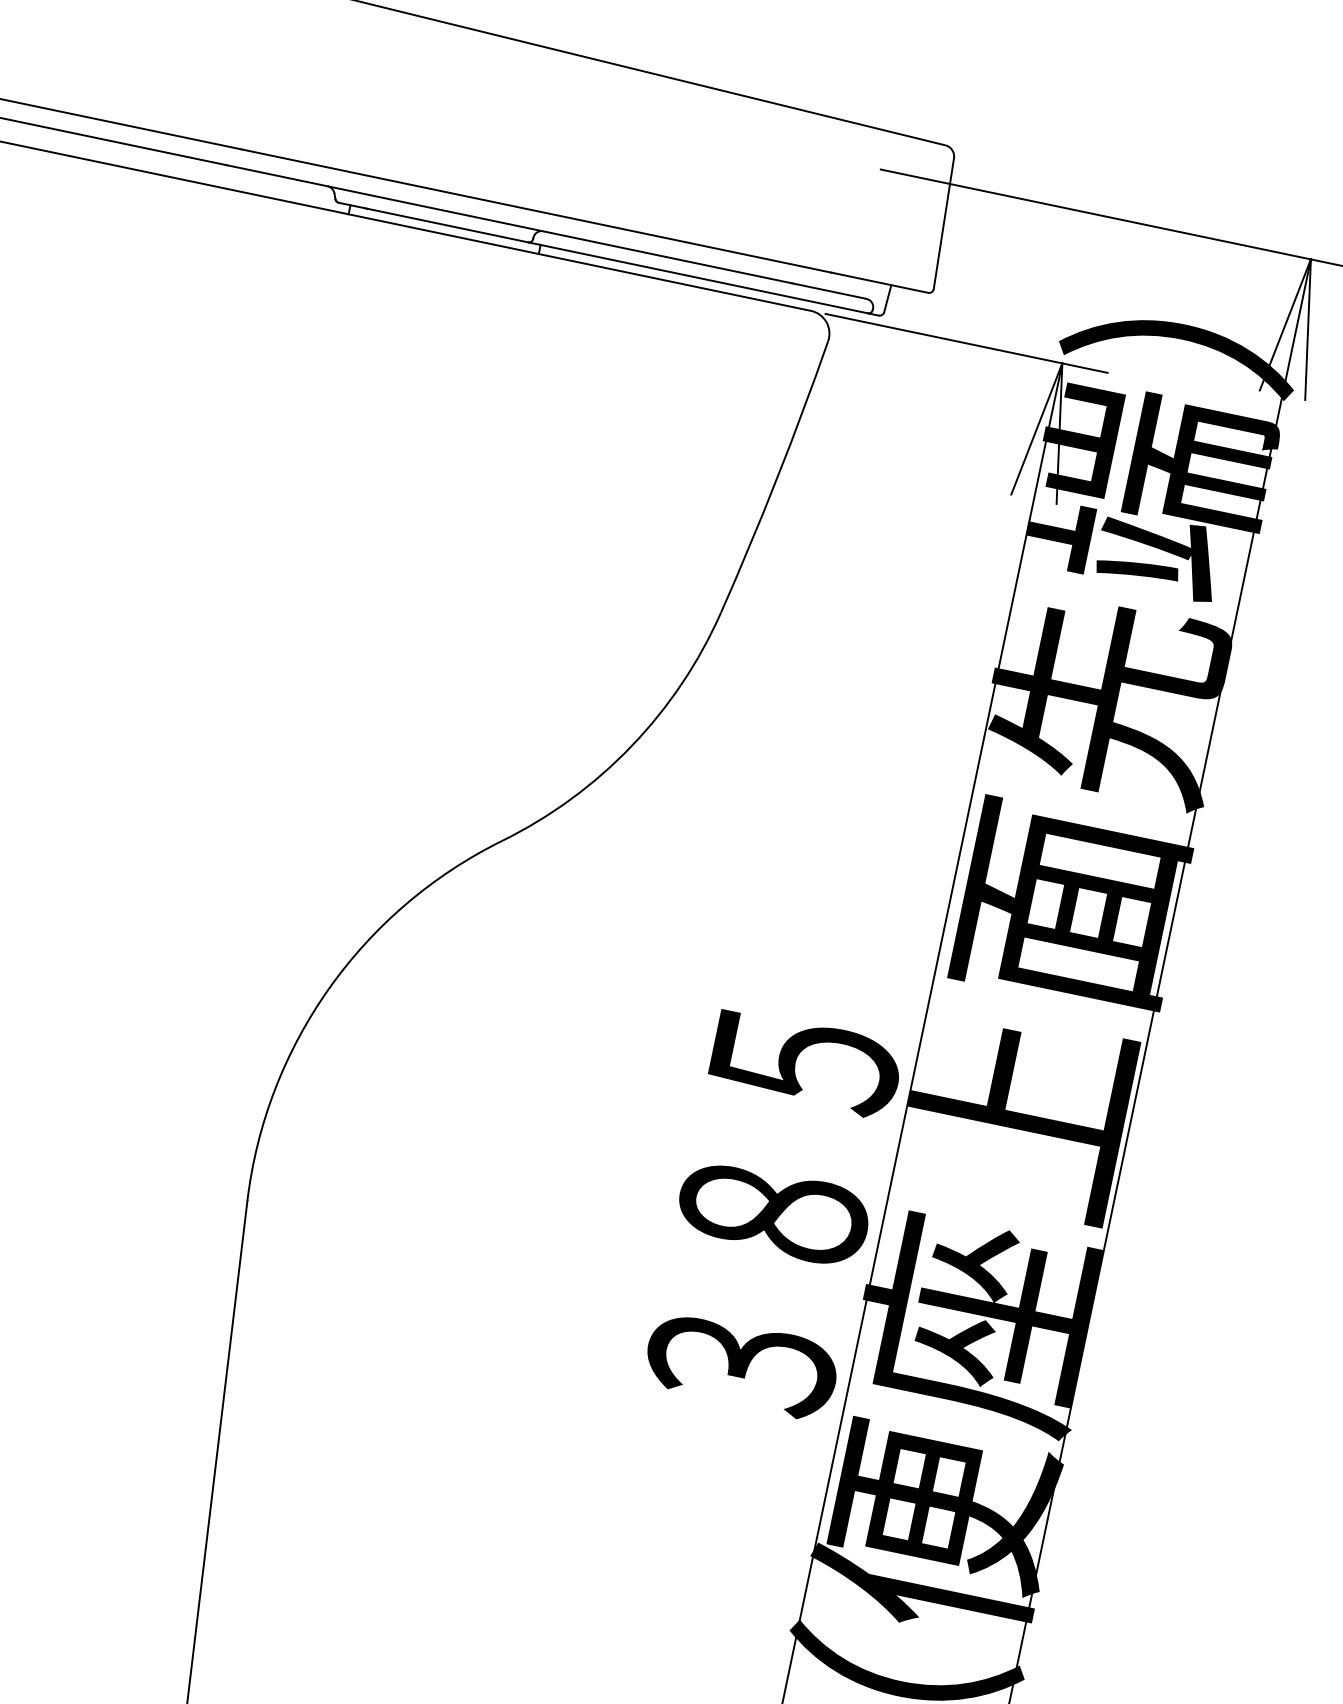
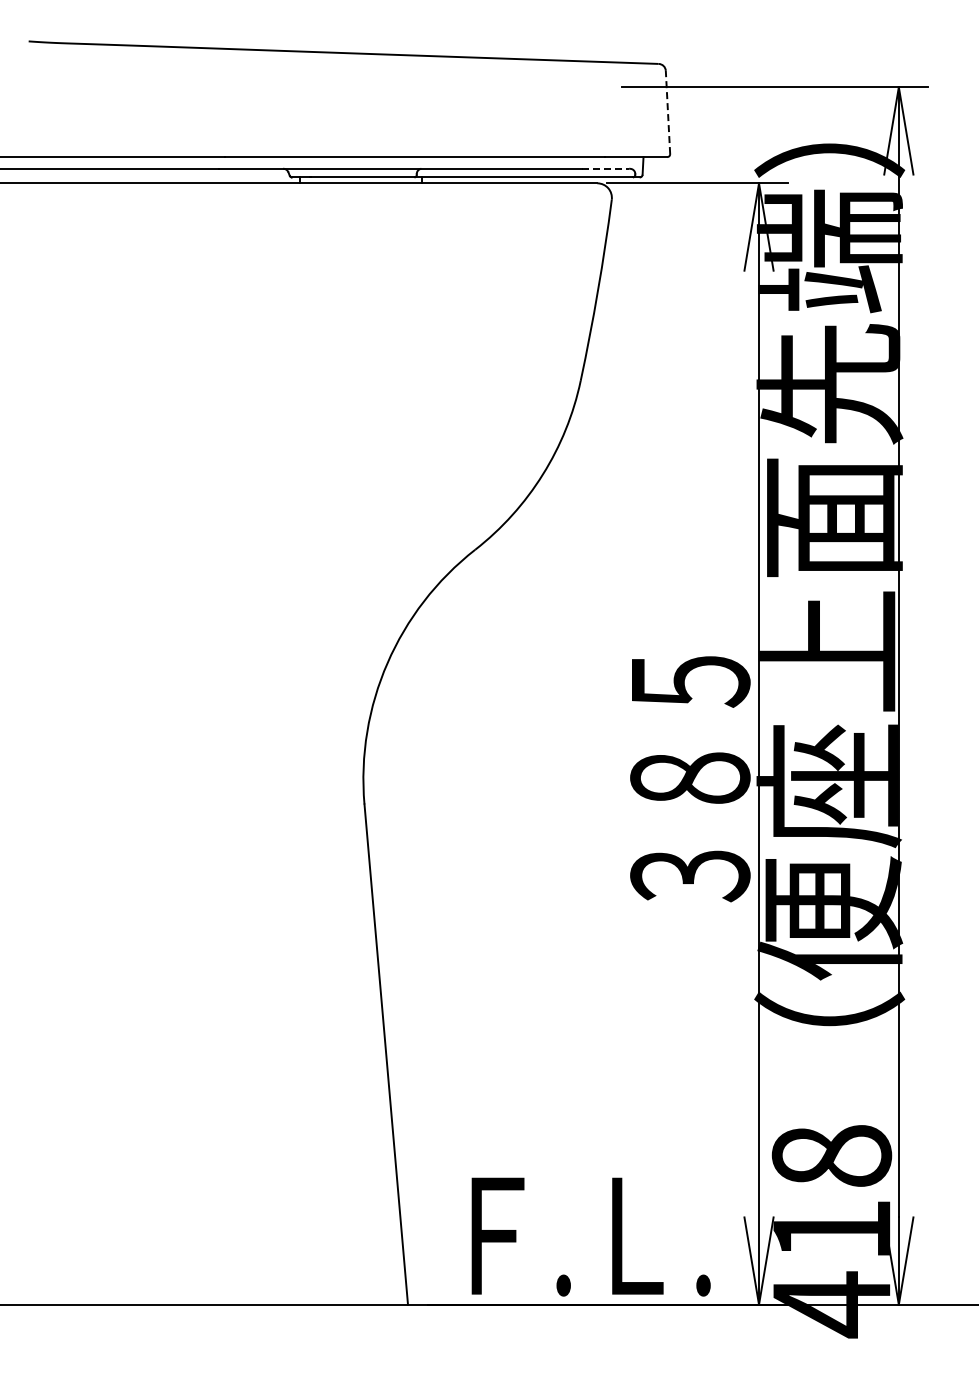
line: (944, 223) -> (668, 112), solid -> dashed
line: (830, 290) -> (606, 168), solid -> dashed
text: (773, 1214) -> (690, 779), moved

